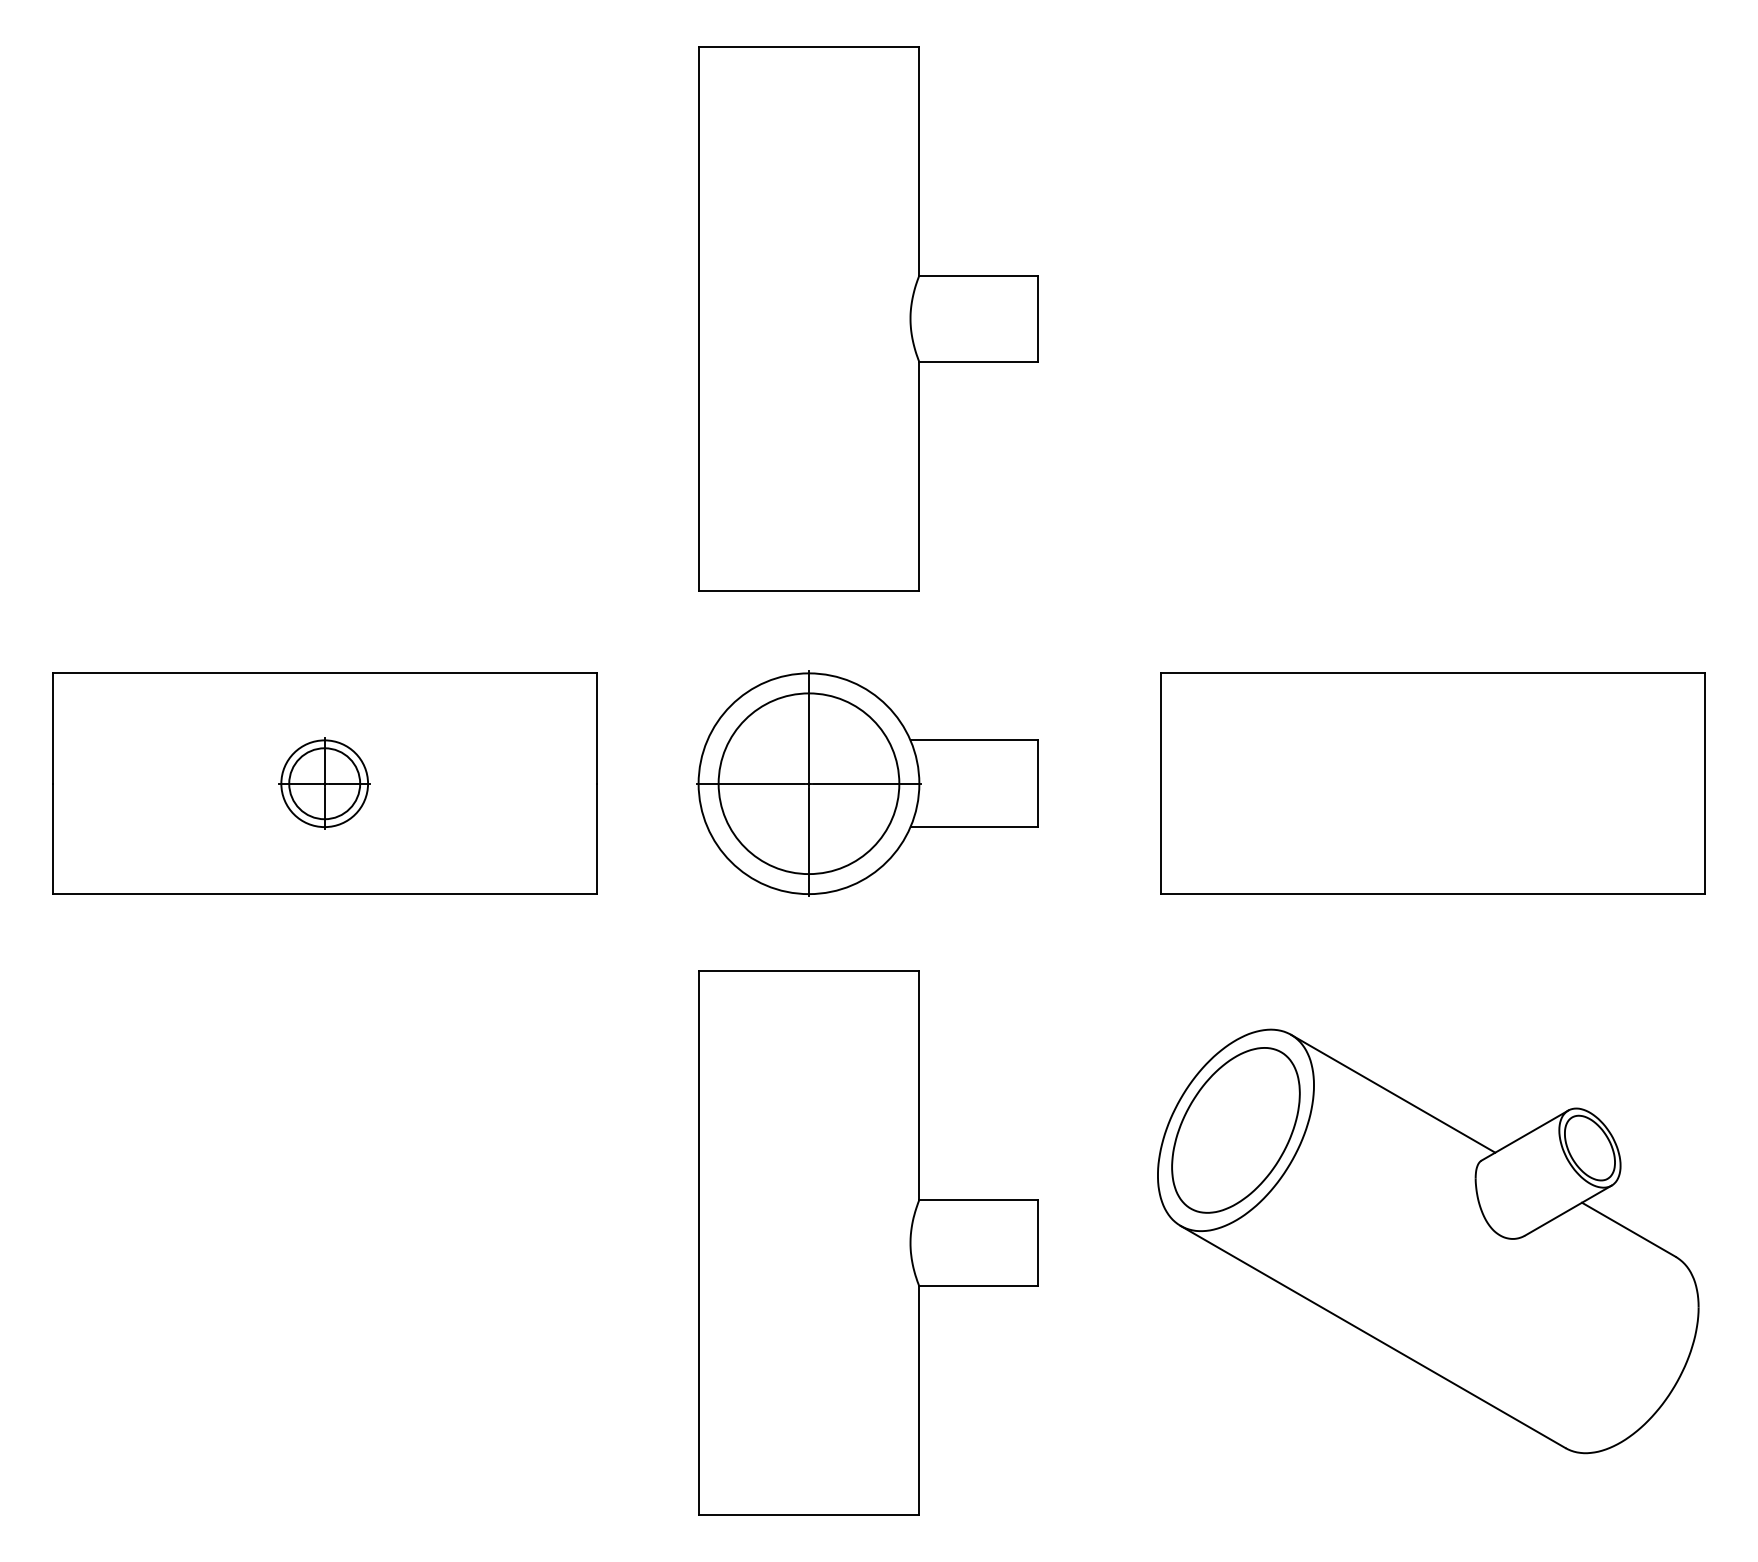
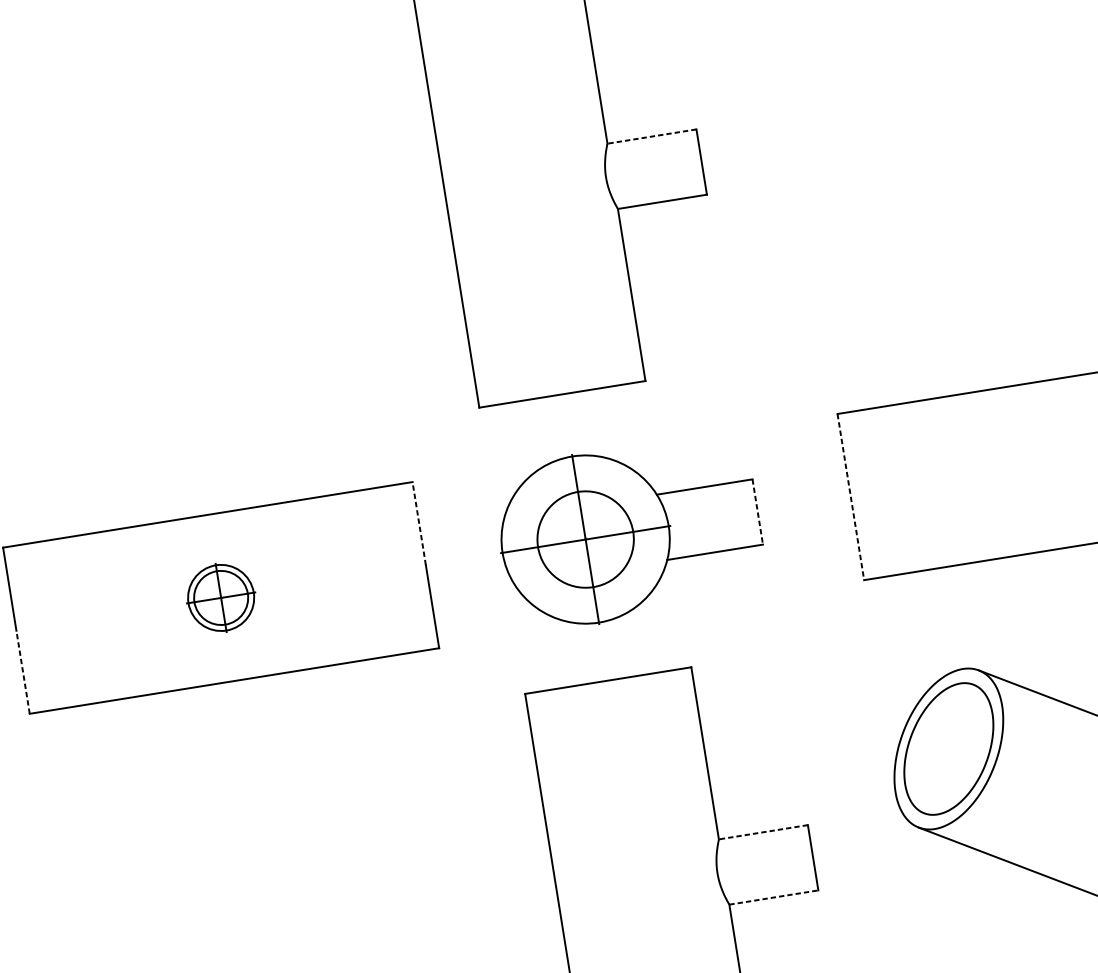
line: (977, 275) -> (651, 136), solid -> dashed
line: (596, 728) -> (419, 523), solid -> dashed
circle: (808, 783) -> (585, 539), size x0.7
line: (1037, 784) -> (757, 512), solid -> dashed
line: (1161, 784) -> (851, 497), solid -> dashed
line: (52, 838) -> (22, 671), solid -> dashed
line: (977, 1199) -> (762, 832), solid -> dashed
line: (978, 1286) -> (773, 897), solid -> dashed

